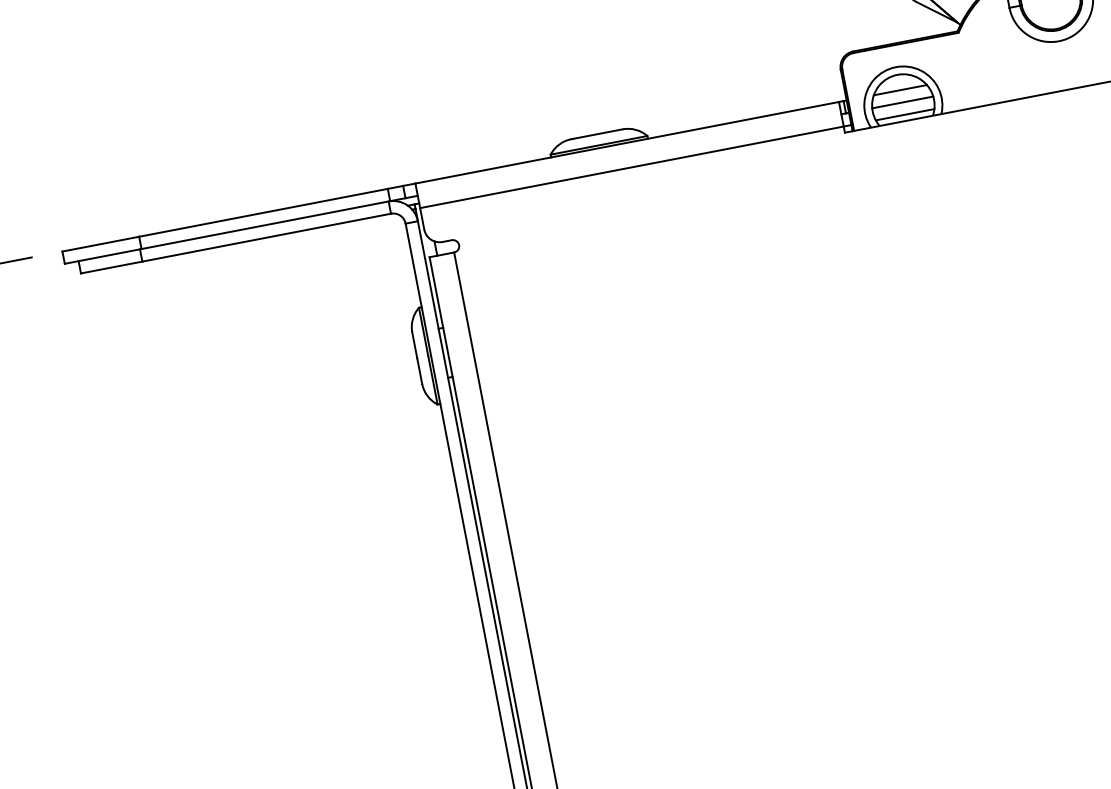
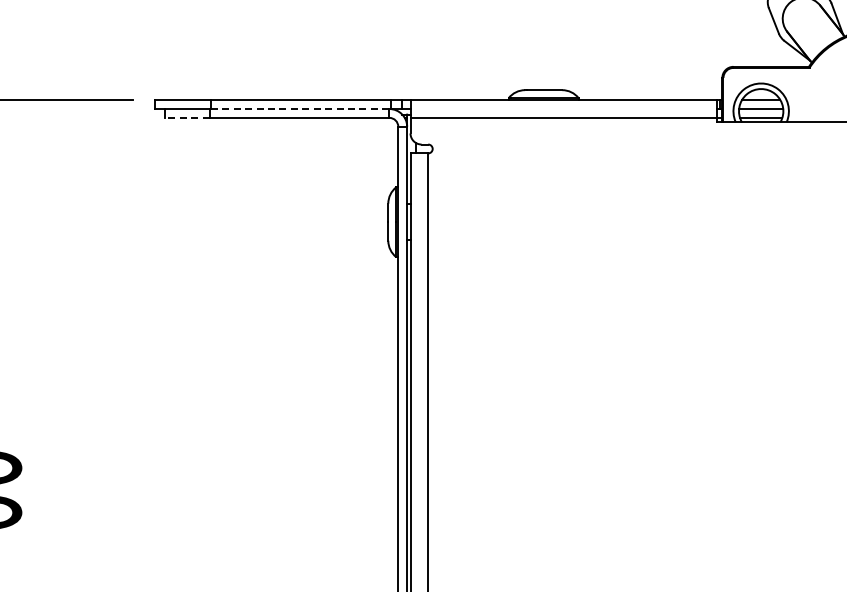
line: (265, 225) -> (300, 109), solid -> dashed
line: (110, 267) -> (186, 117), solid -> dashed

